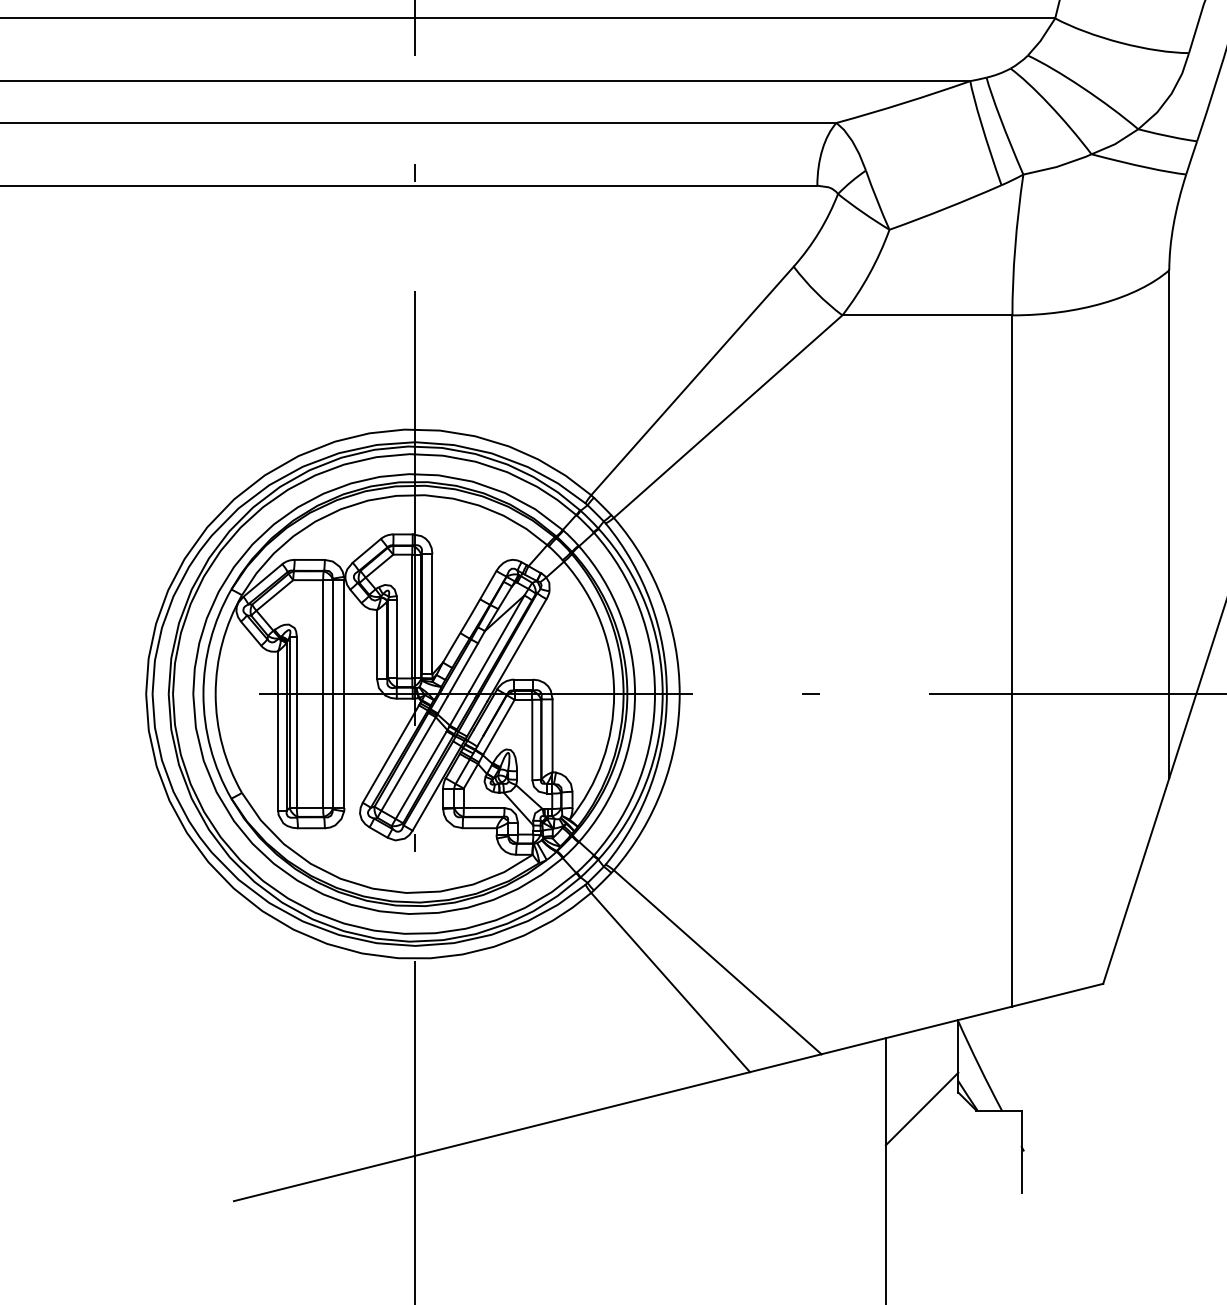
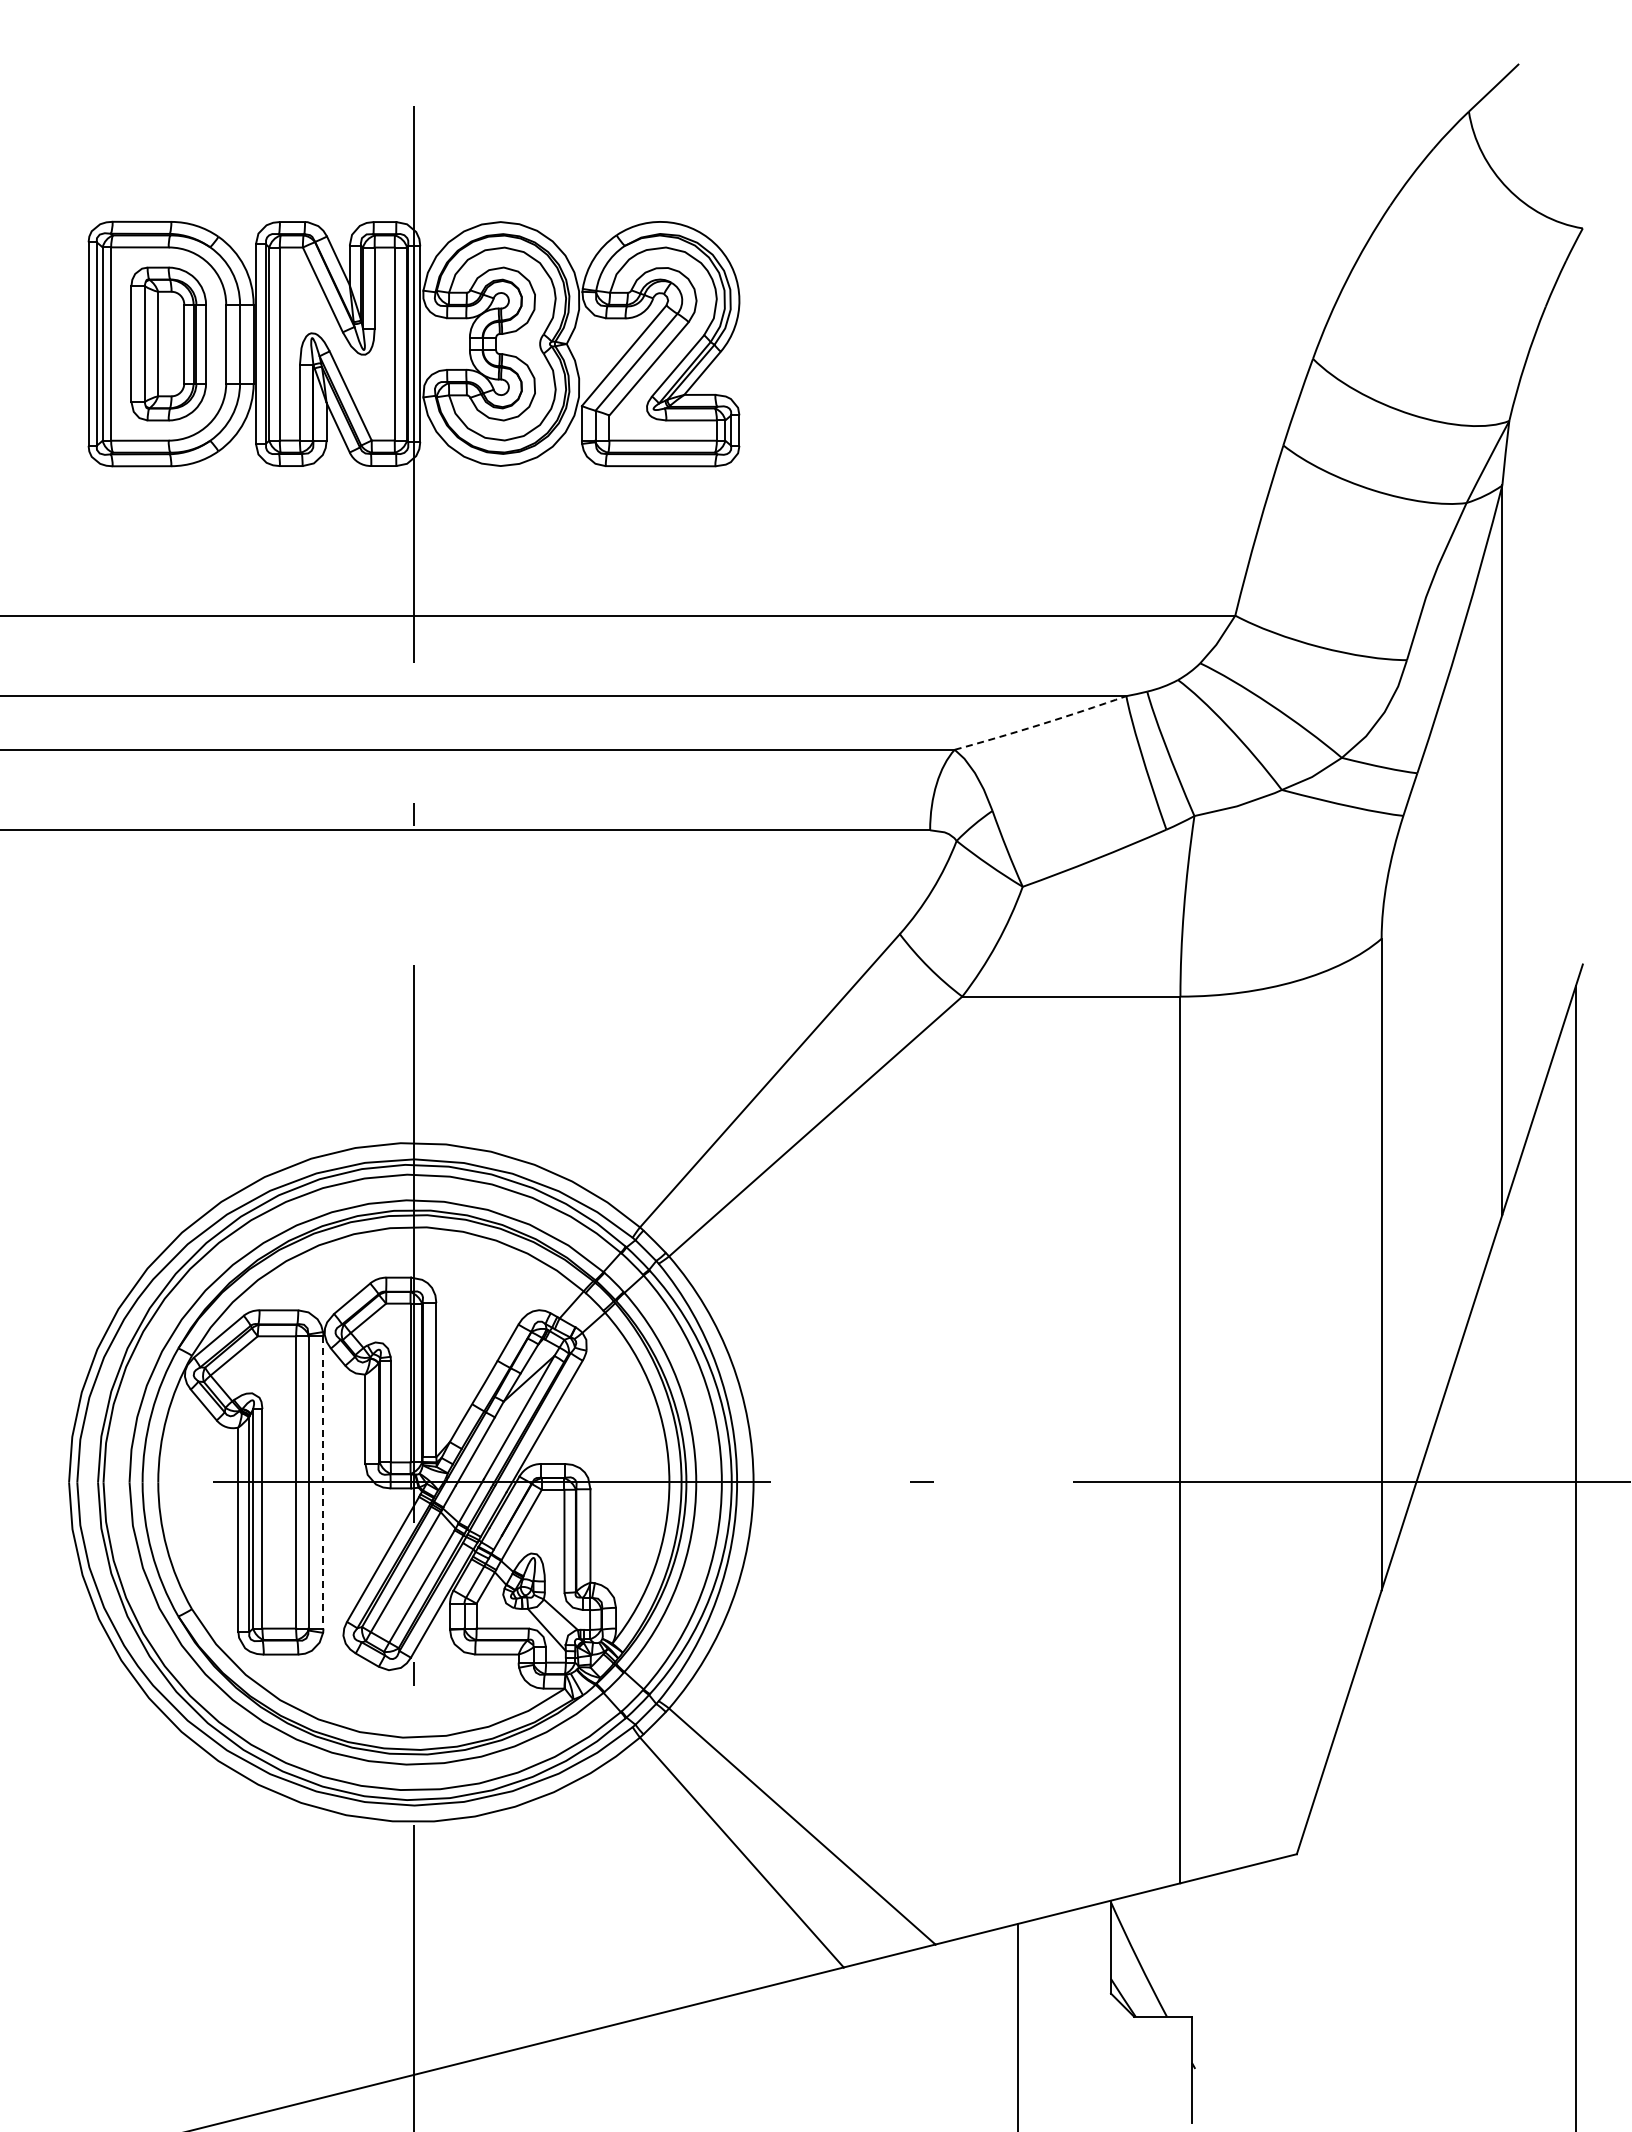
arc: (904, 103) -> (1041, 724), solid -> dashed
line: (344, 694) -> (323, 1482), solid -> dashed
line: (922, 1108) -> (1064, 2014), removed

